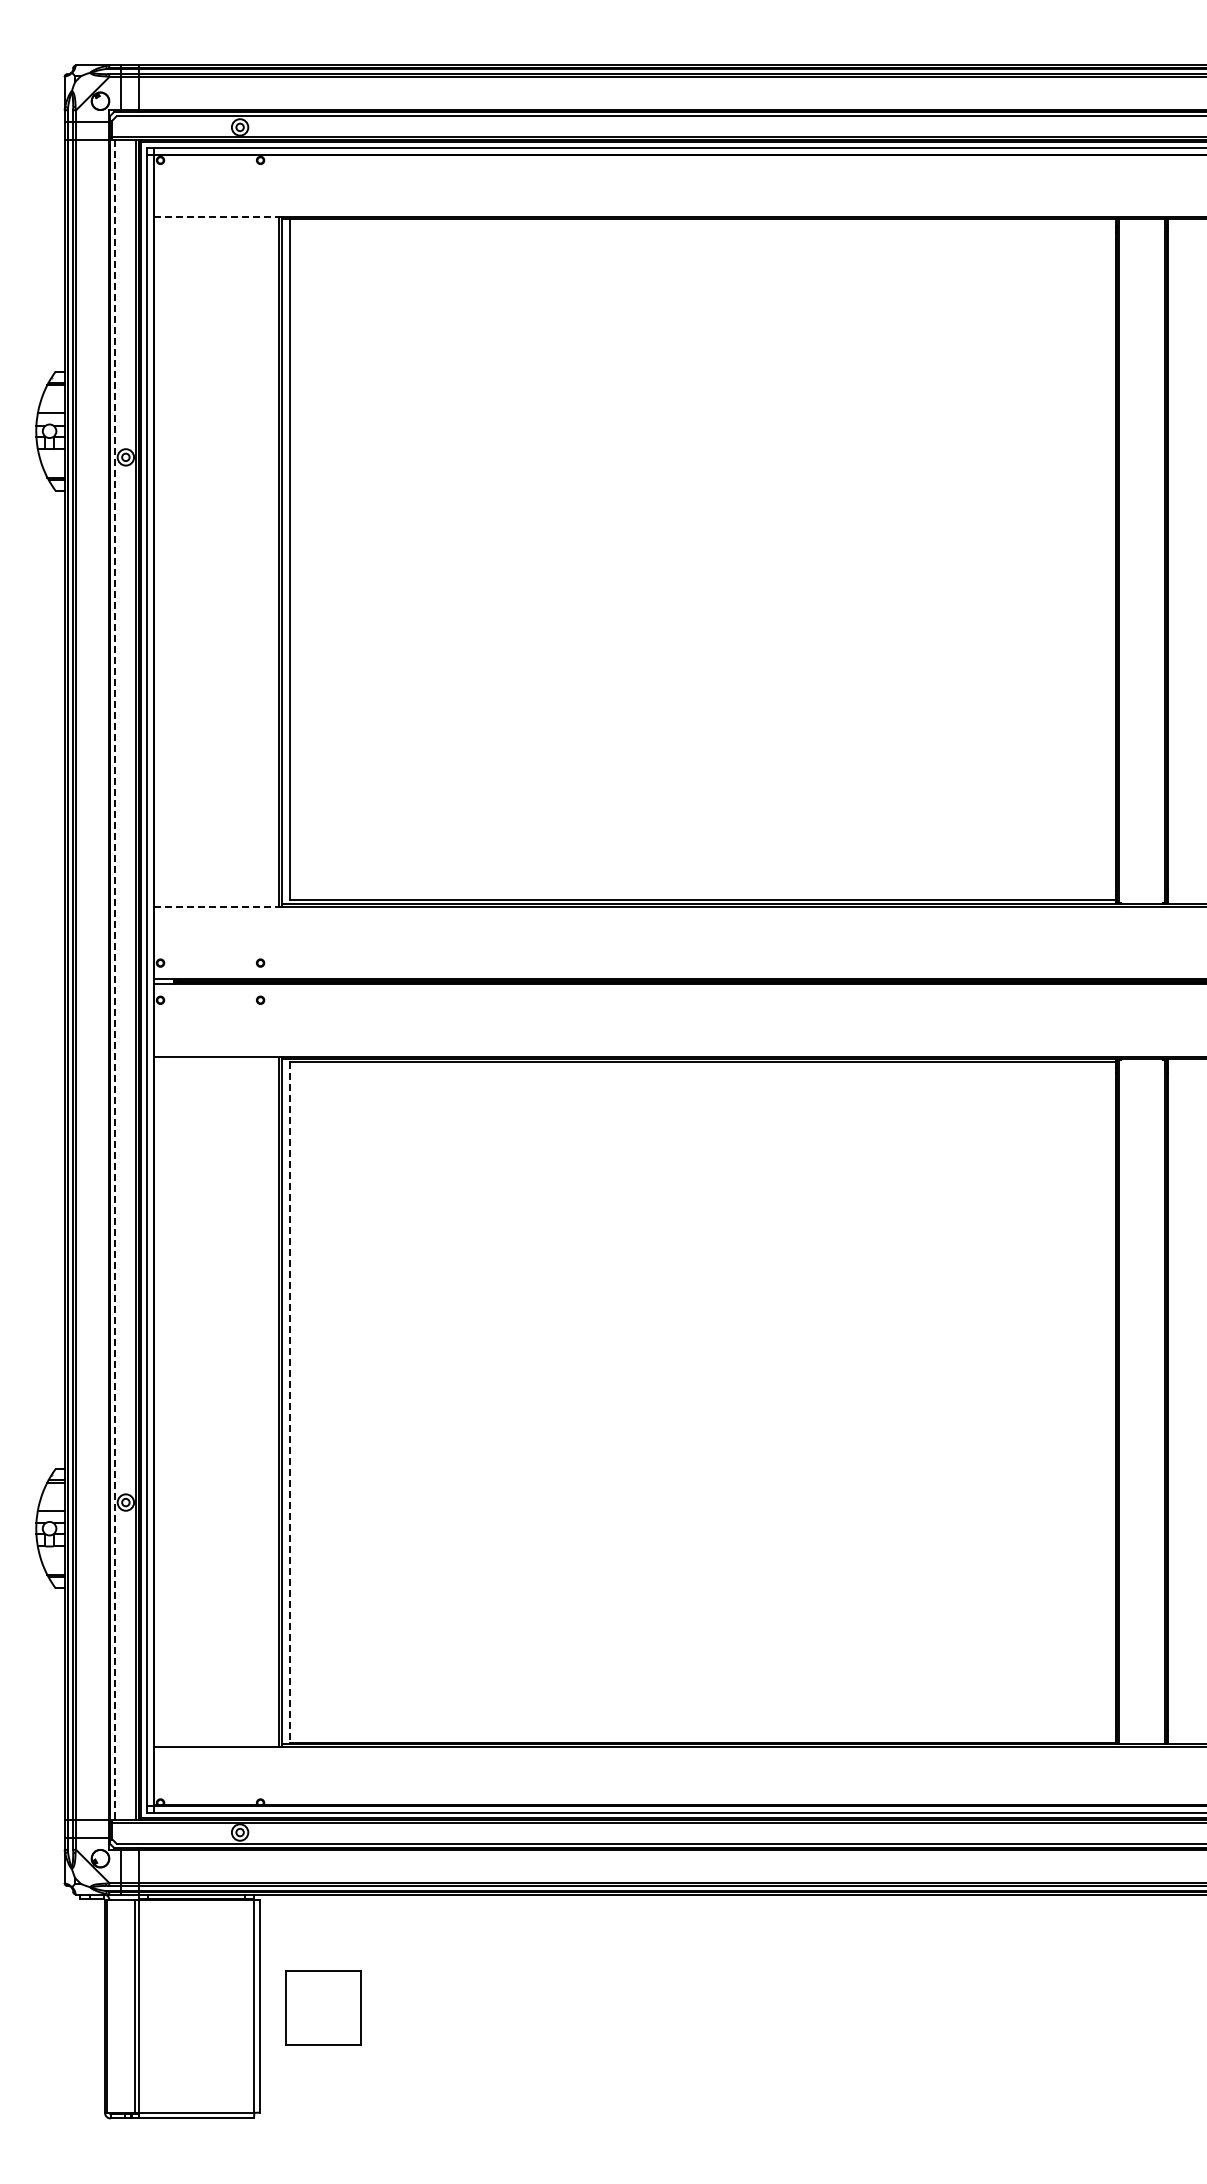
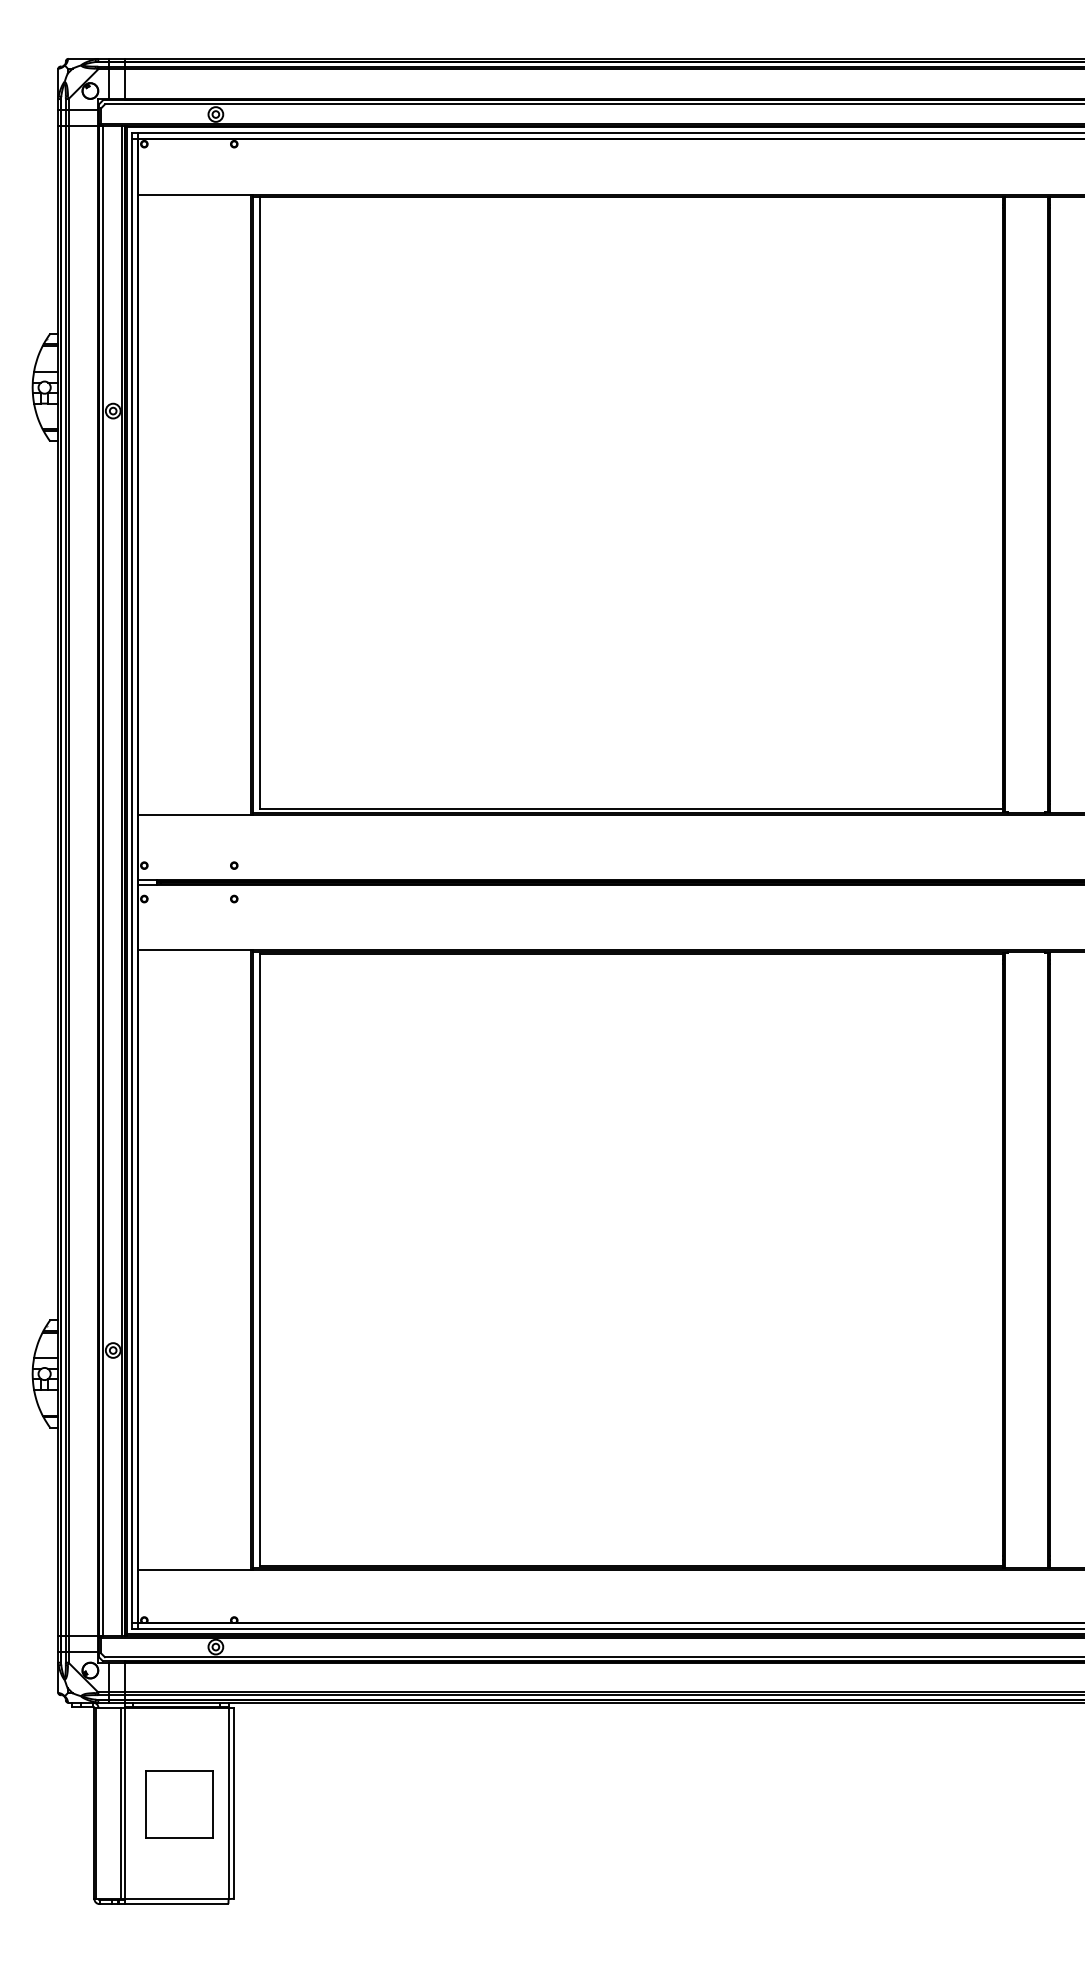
line: (217, 216) -> (195, 194), dashed -> solid
line: (217, 906) -> (195, 814), dashed -> solid
line: (114, 979) -> (102, 880), dashed -> solid
line: (289, 1402) -> (260, 1260), dashed -> solid
part: (323, 2007) -> (179, 1804), moved

